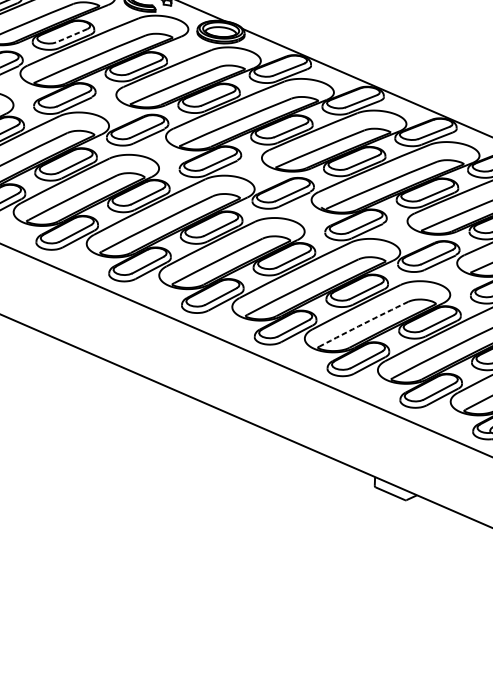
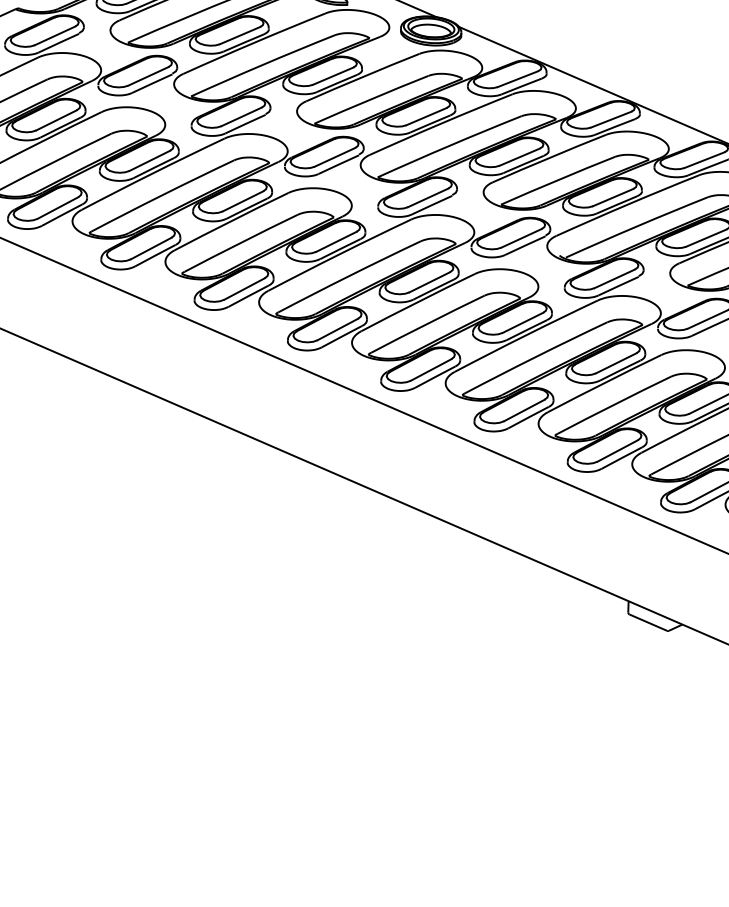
line: (72, 35) -> (240, 35), dashed -> solid
arc: (364, 323) -> (614, 404), dashed -> solid

